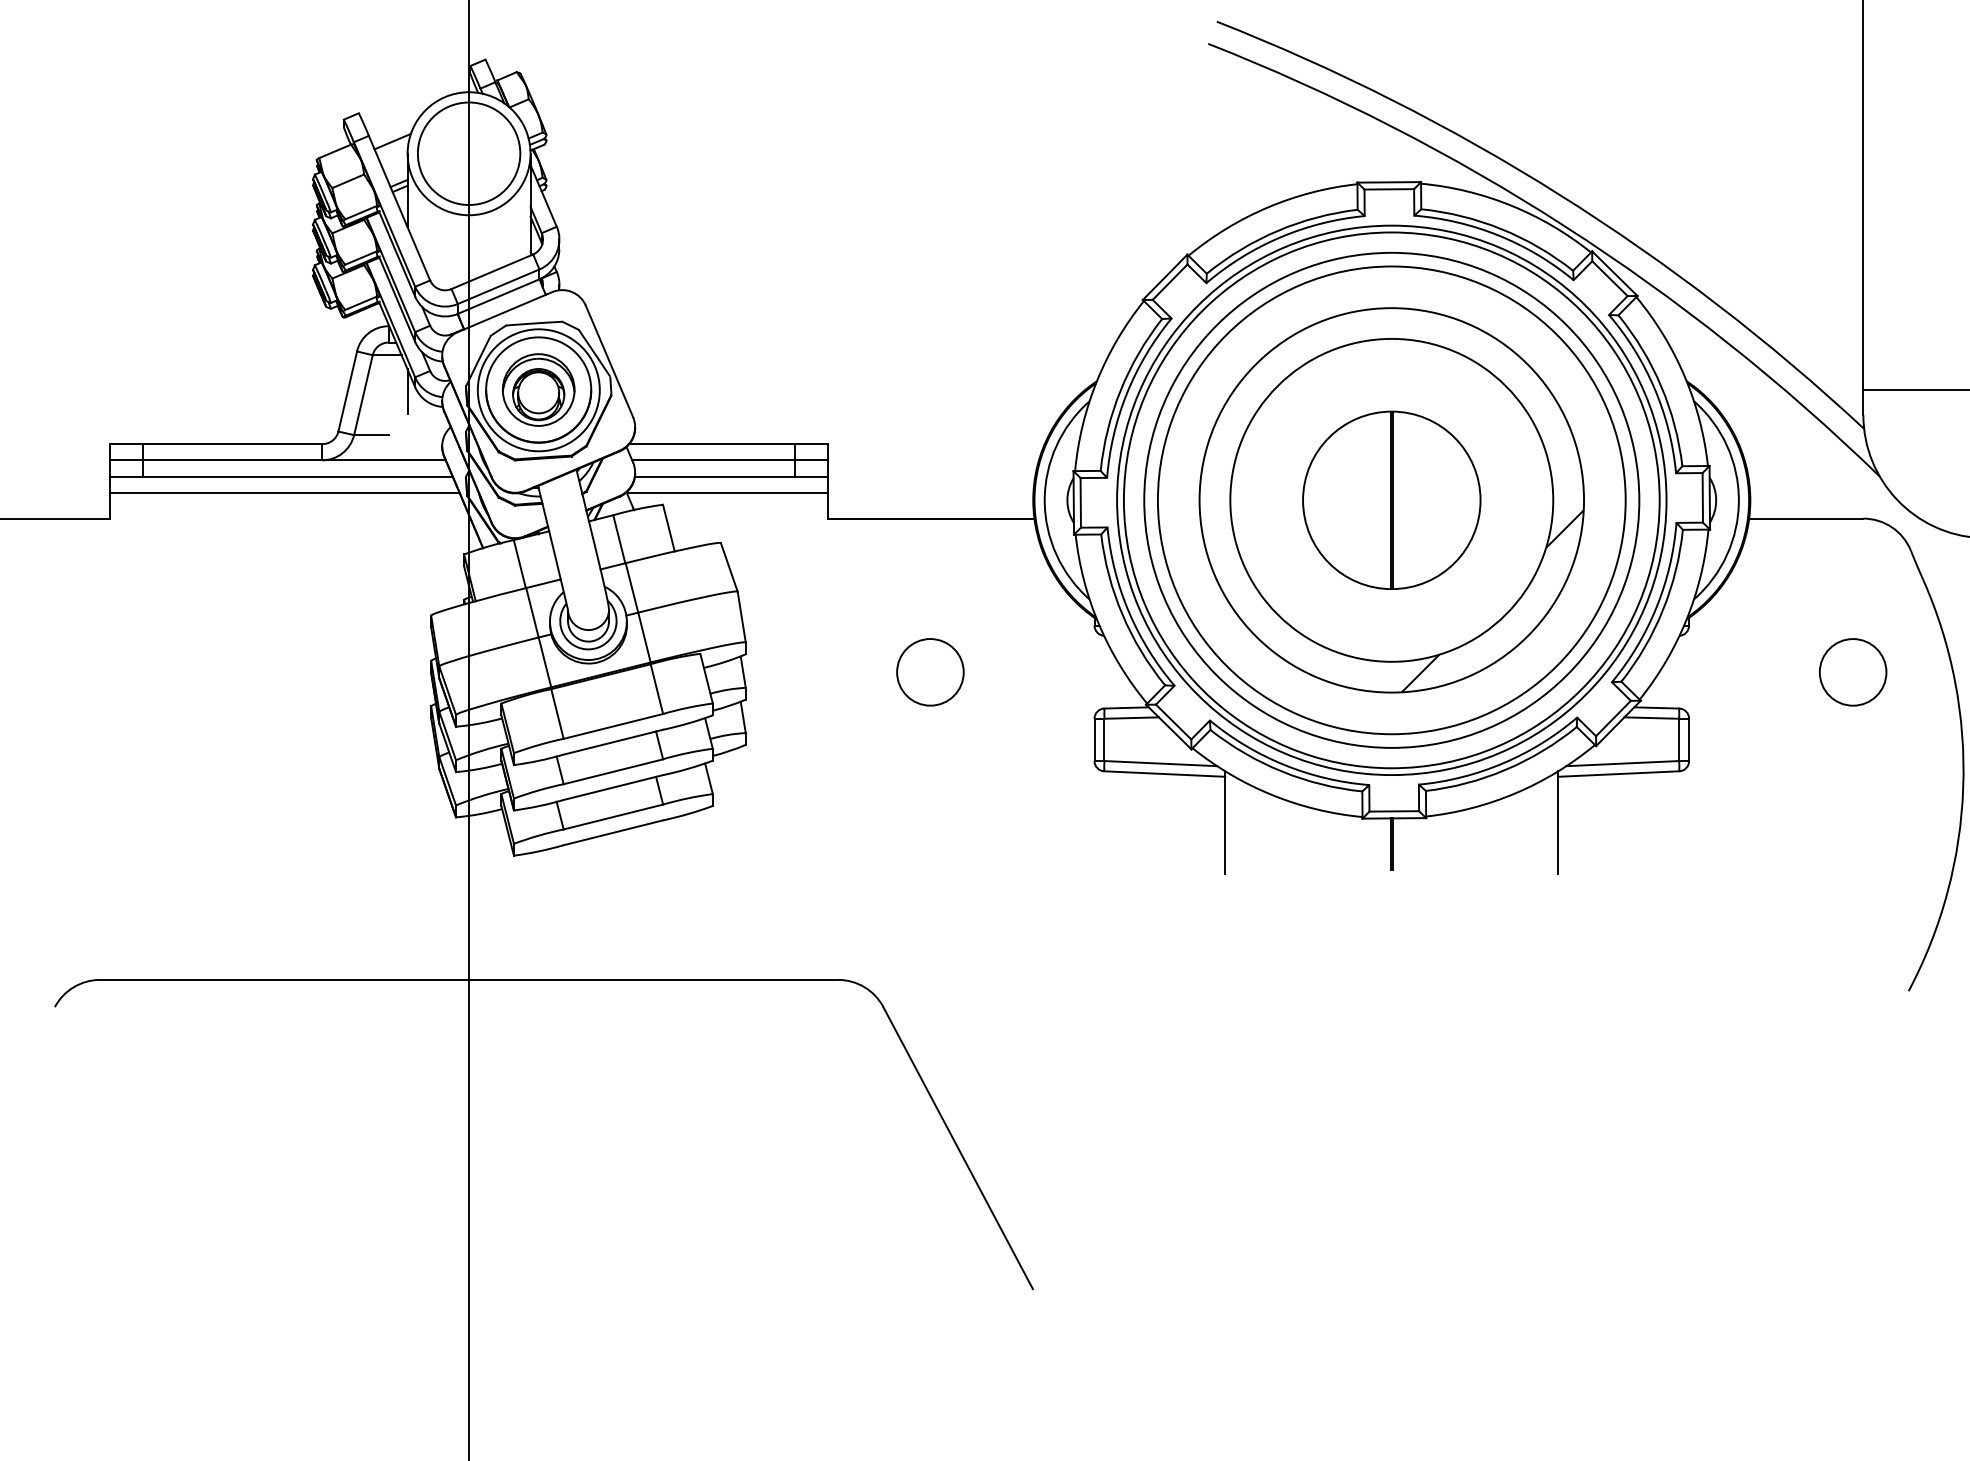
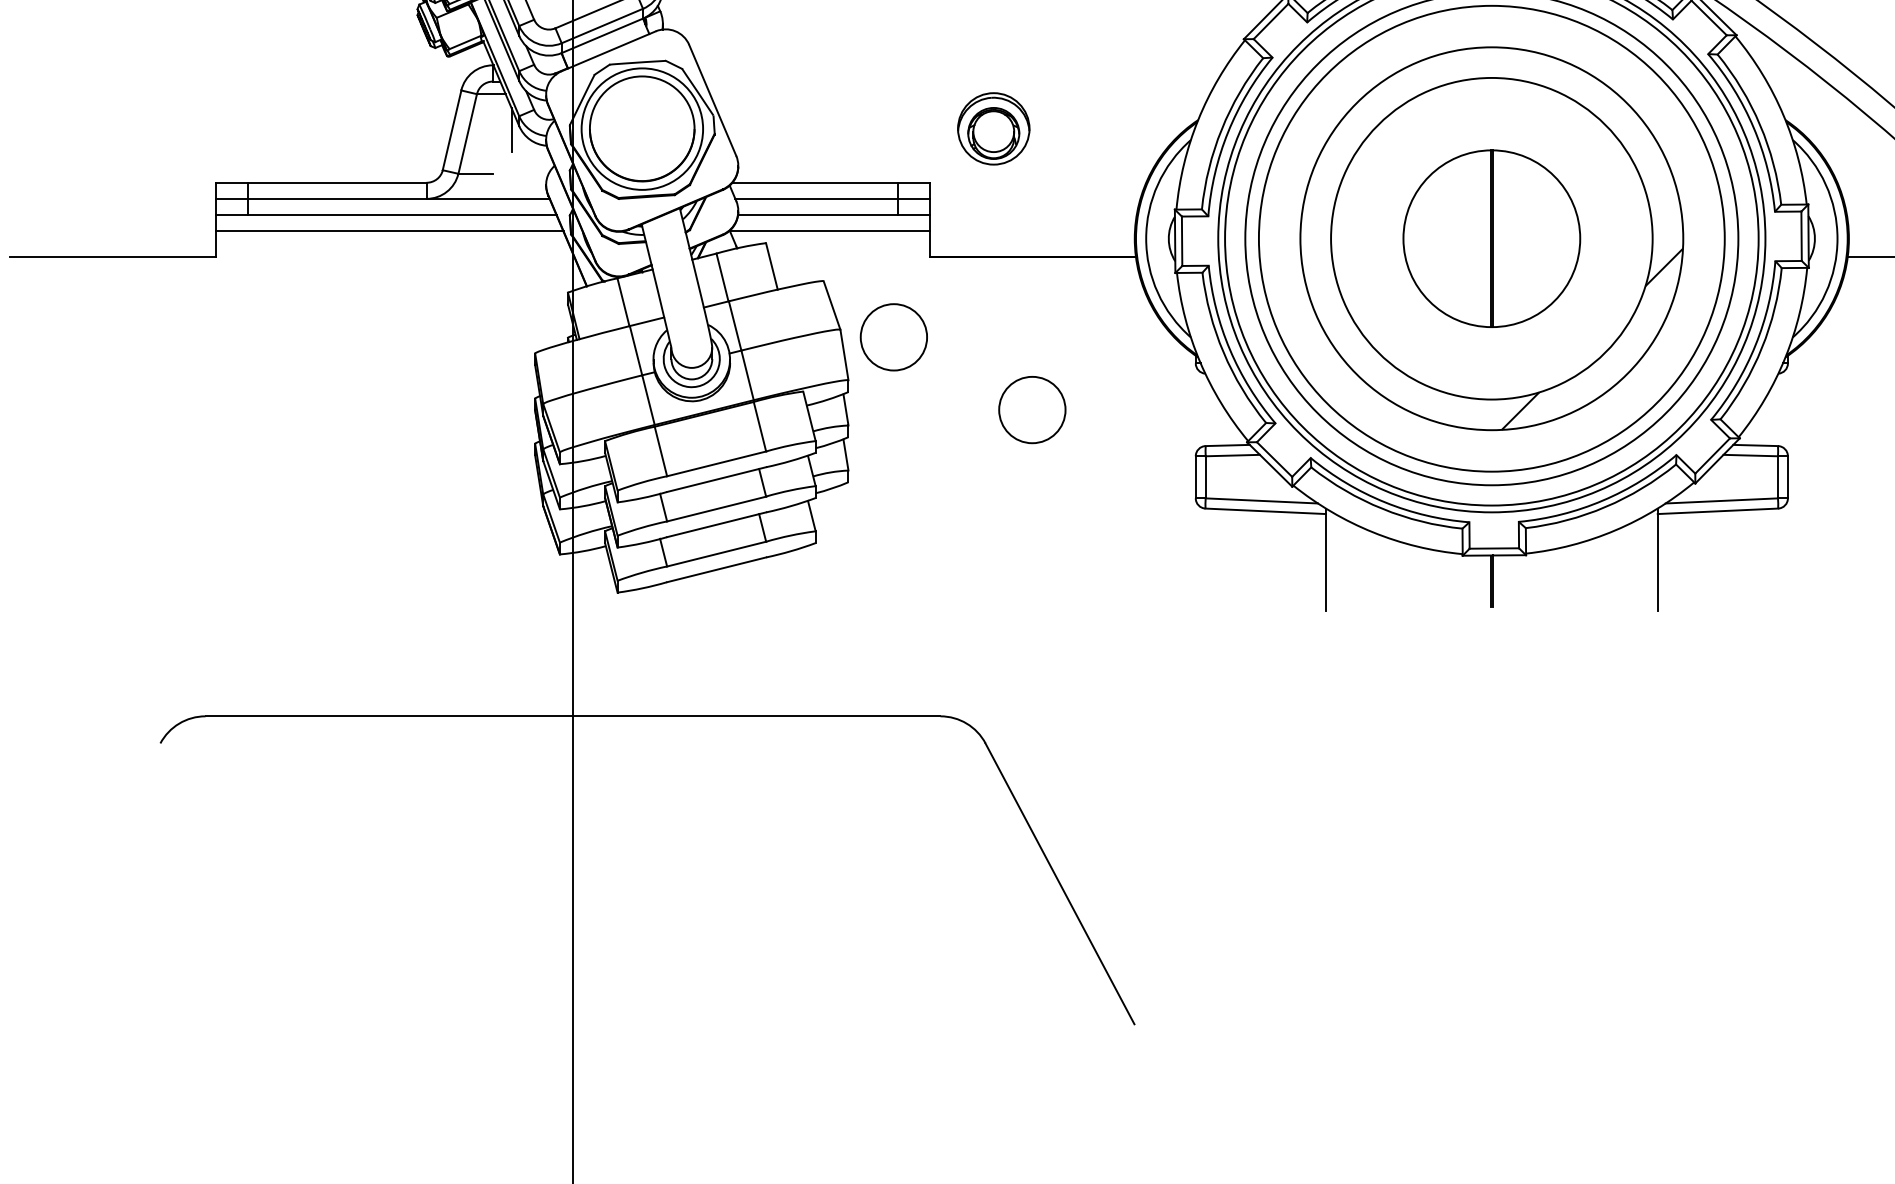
part: (538, 389) -> (993, 128), moved
circle: (791, 599) -> (894, 337), added

